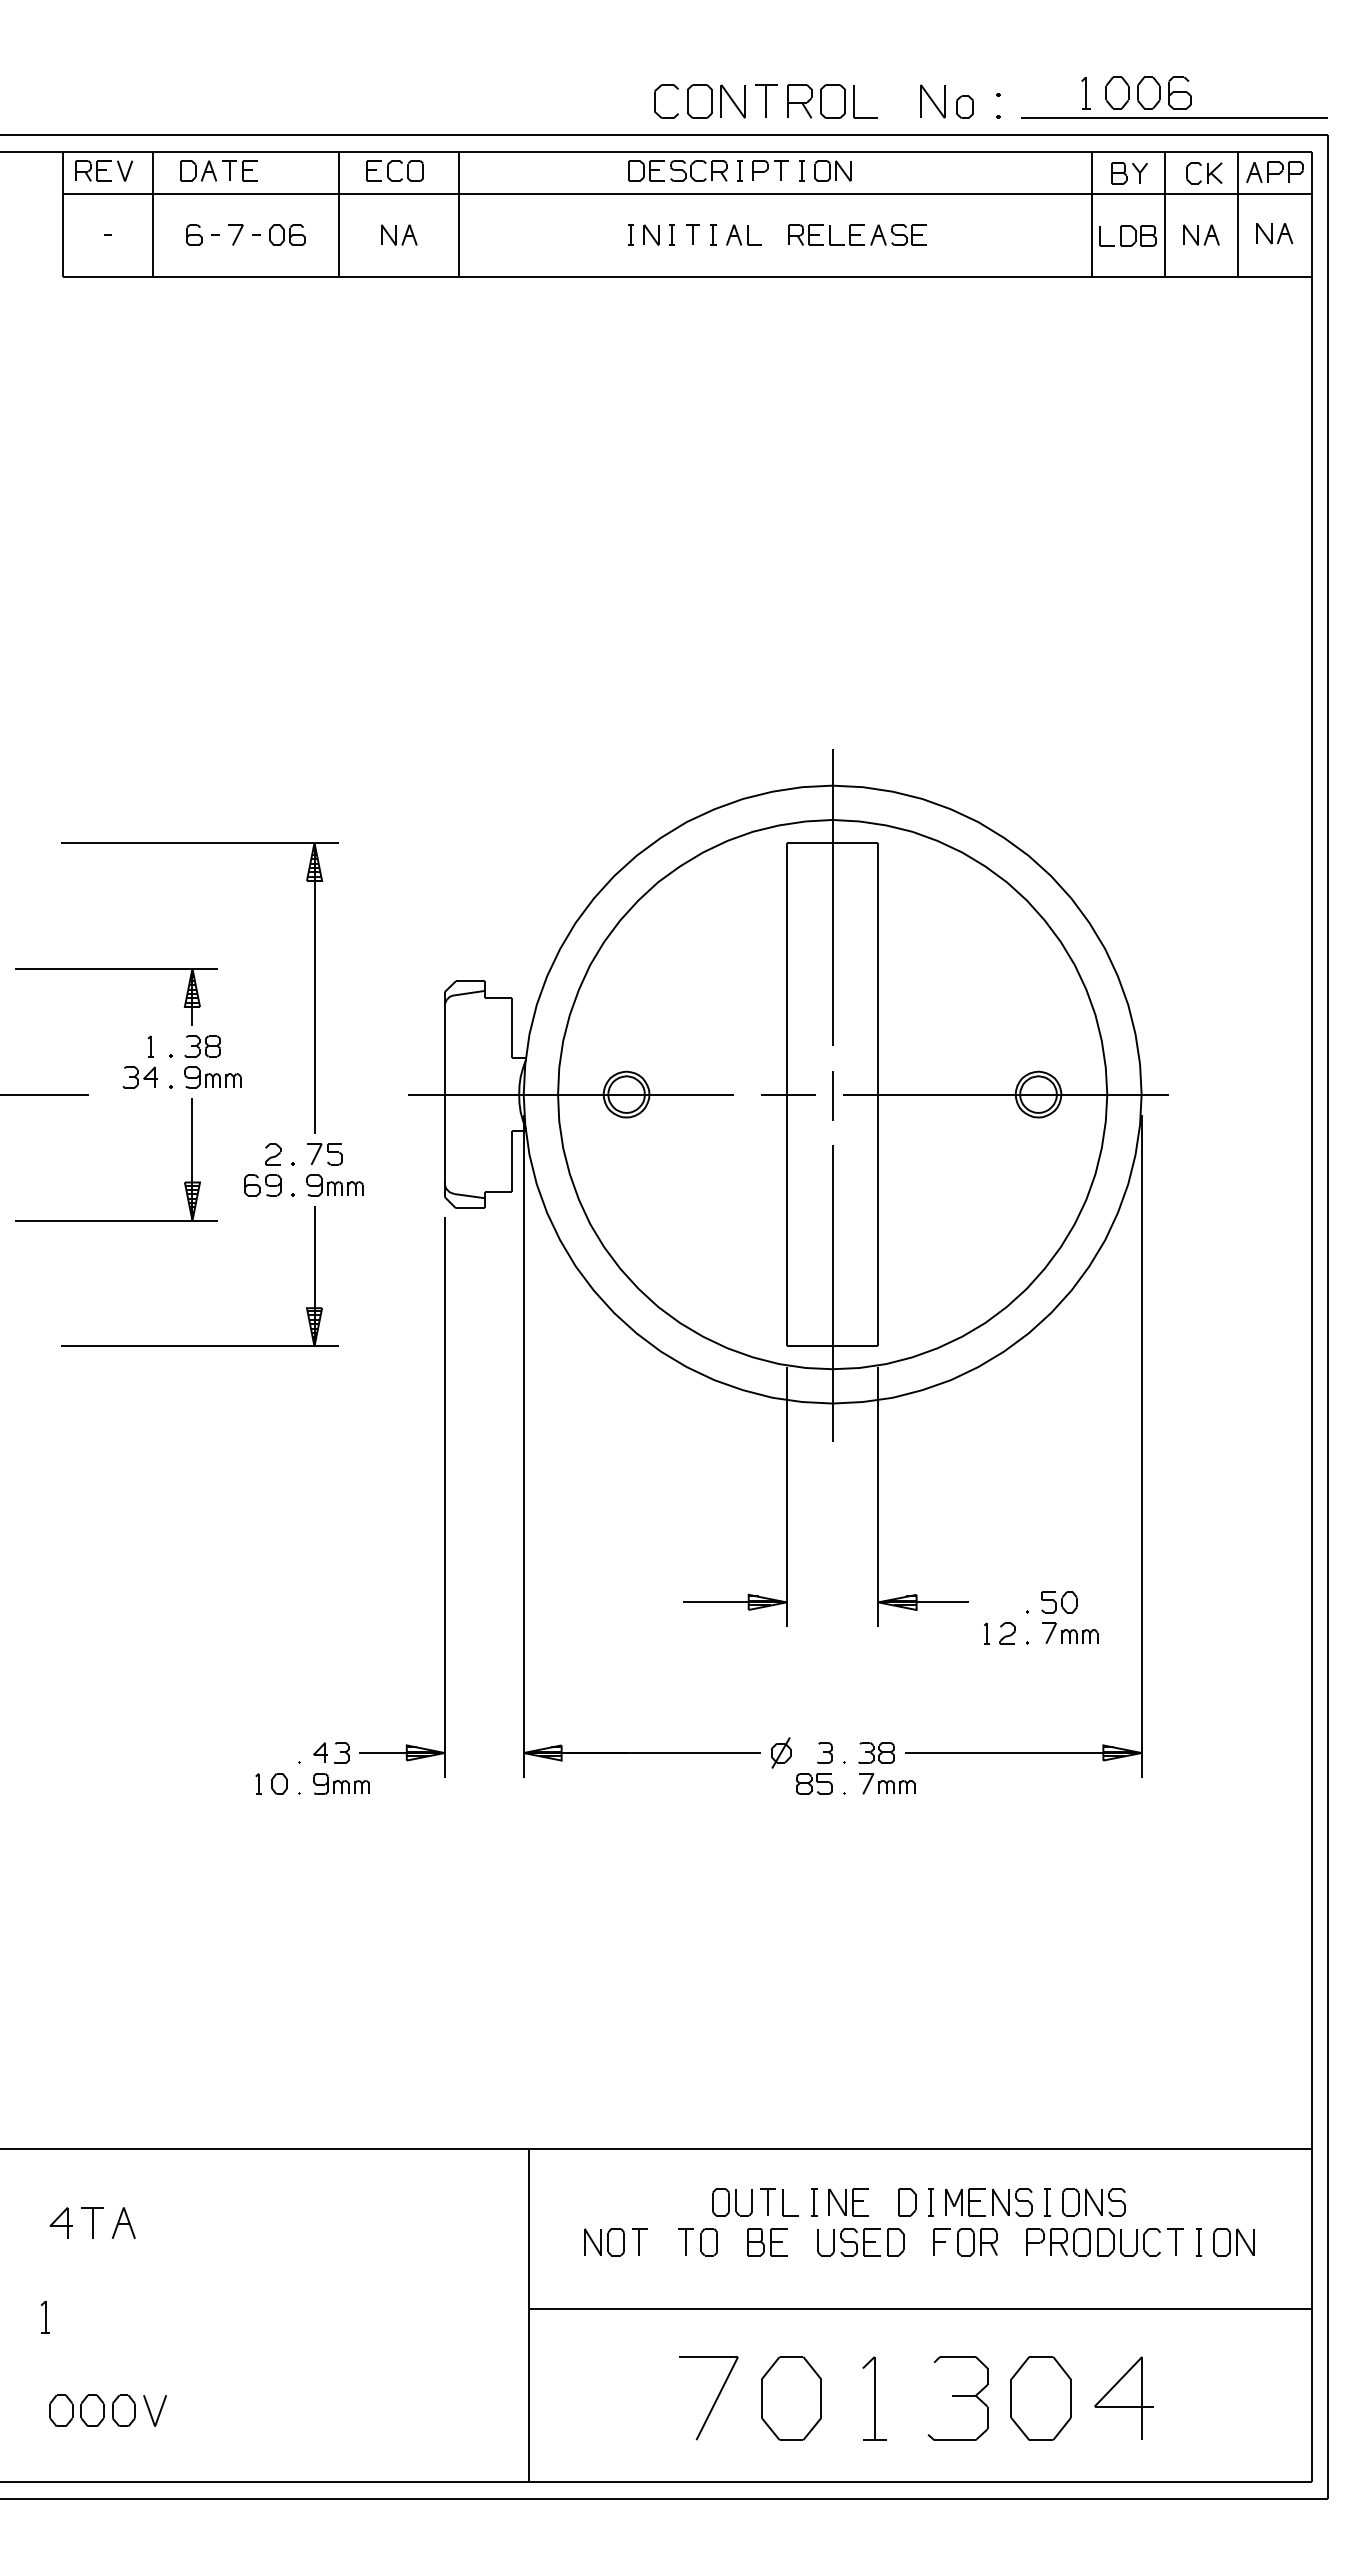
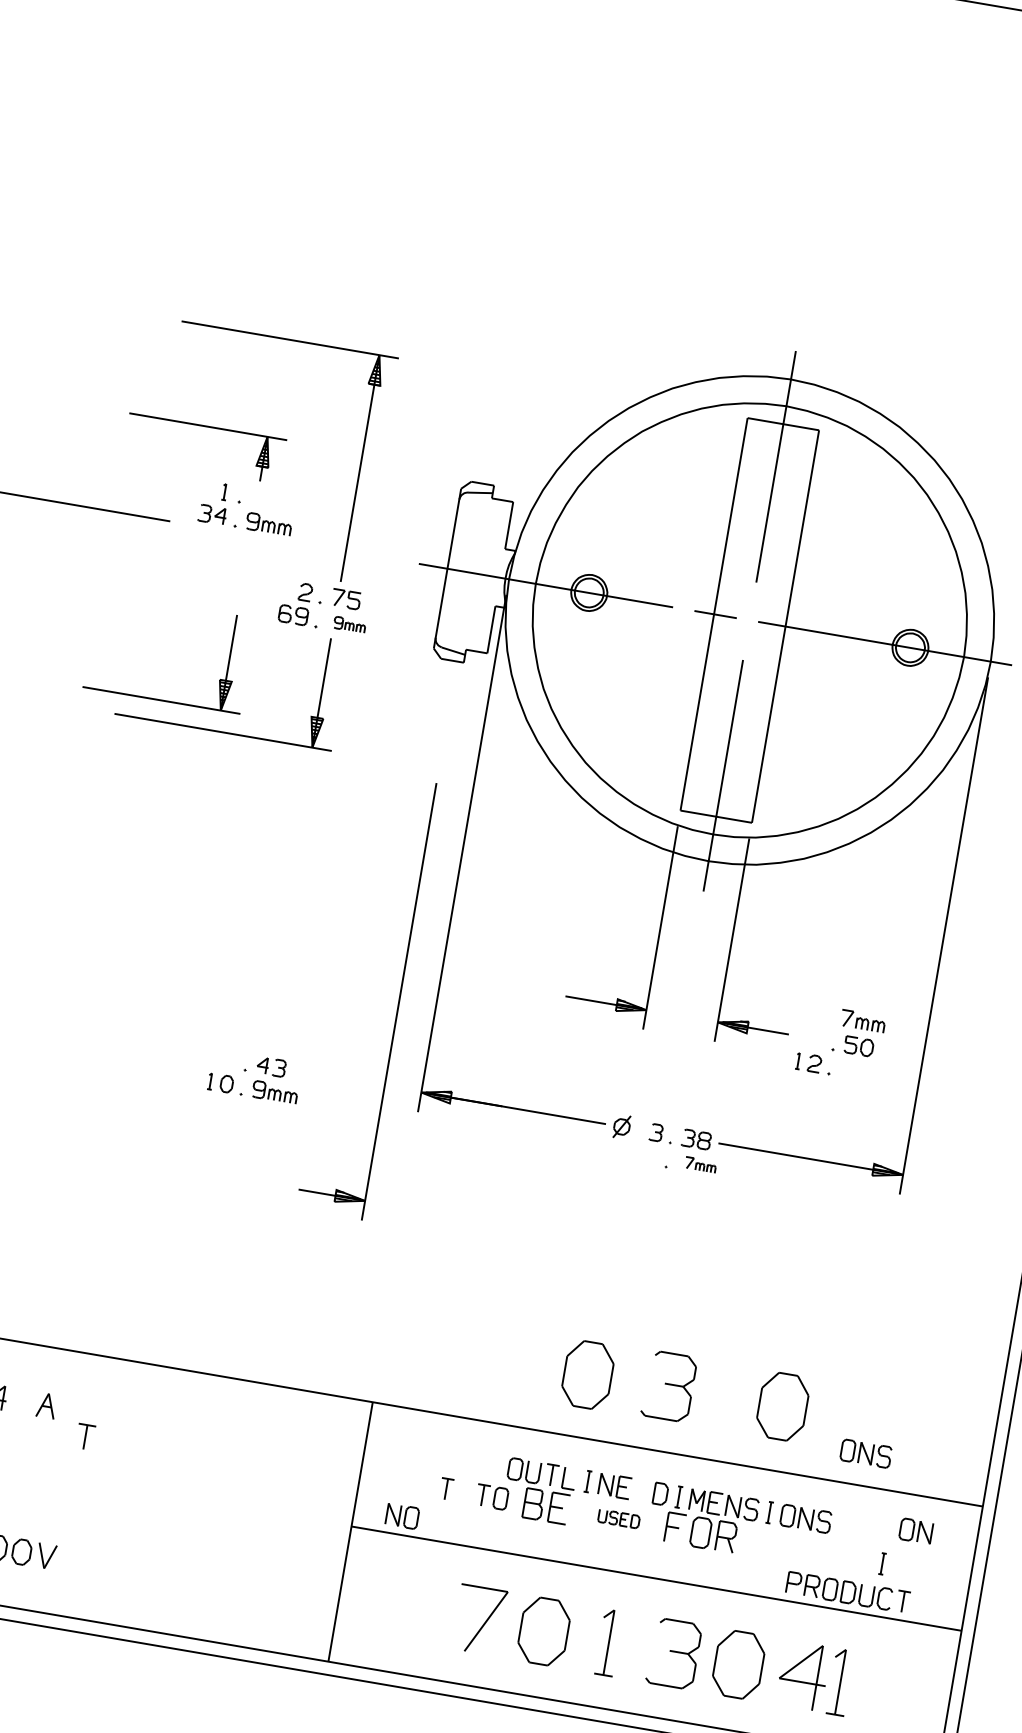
part: (202, 1046) -> (265, 498), removed
line: (832, 1095) -> (749, 621), removed
part: (334, 1185) -> (349, 624), size x0.7
part: (116, 1220) -> (161, 700), moved
part: (444, 1497) -> (398, 1001), moved
part: (1070, 1632) -> (863, 1020), moved
part: (814, 1783) -> (643, 1155), removed
part: (887, 1783) -> (700, 1164), size x0.7
part: (894, 2066) -> (668, 1386), added
part: (1040, 2067) -> (782, 1406), added
part: (791, 2069) -> (587, 1375), added
part: (1154, 2108) -> (865, 1453), added
part: (92, 2222) -> (85, 1436), moved
part: (604, 2242) -> (402, 1516), moved
part: (767, 2242) -> (546, 1506), size x1.4
part: (860, 2242) -> (618, 1519), size x0.6
part: (965, 2242) -> (700, 1533), size x1.4
part: (1104, 2242) -> (847, 1592), moved
part: (1233, 2242) -> (915, 1531), moved
part: (1171, 2398) -> (840, 1682), added

